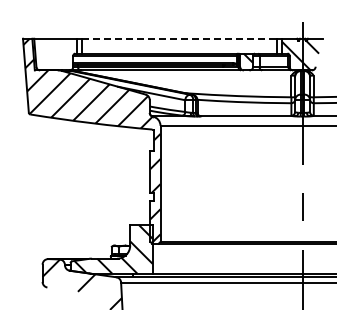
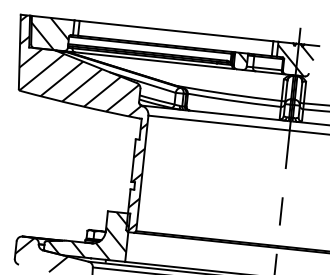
line: (180, 38) -> (177, 30), dashed -> solid
hatch: (53, 54) -> (49, 33), added

